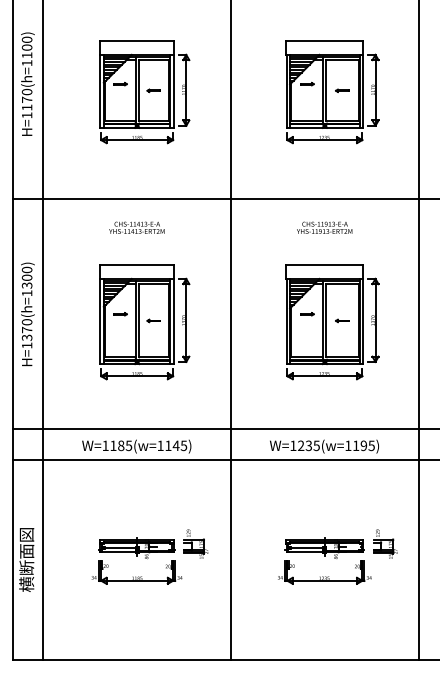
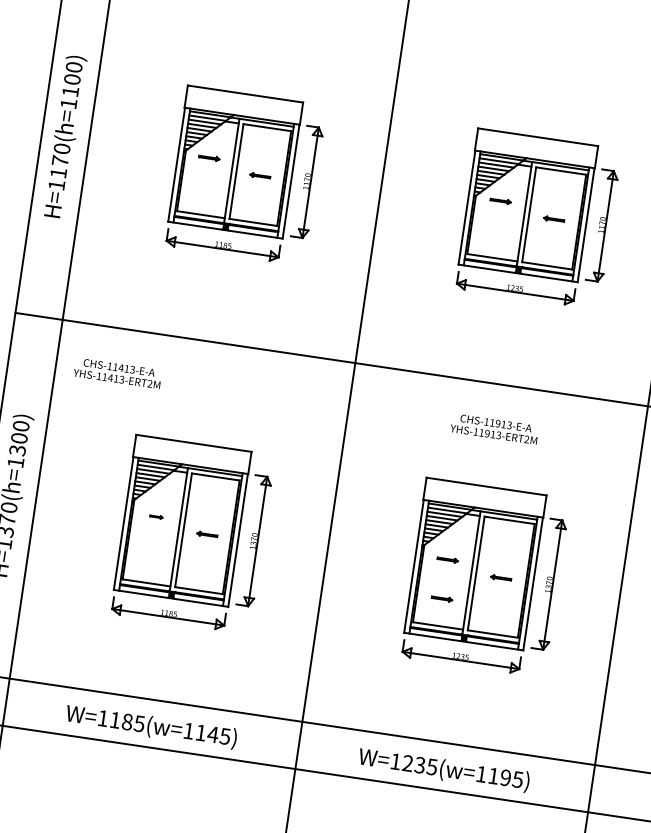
text: (136, 227) -> (117, 372), moved
part: (120, 314) -> (156, 517), size x0.6
part: (307, 339) -> (442, 599), added

